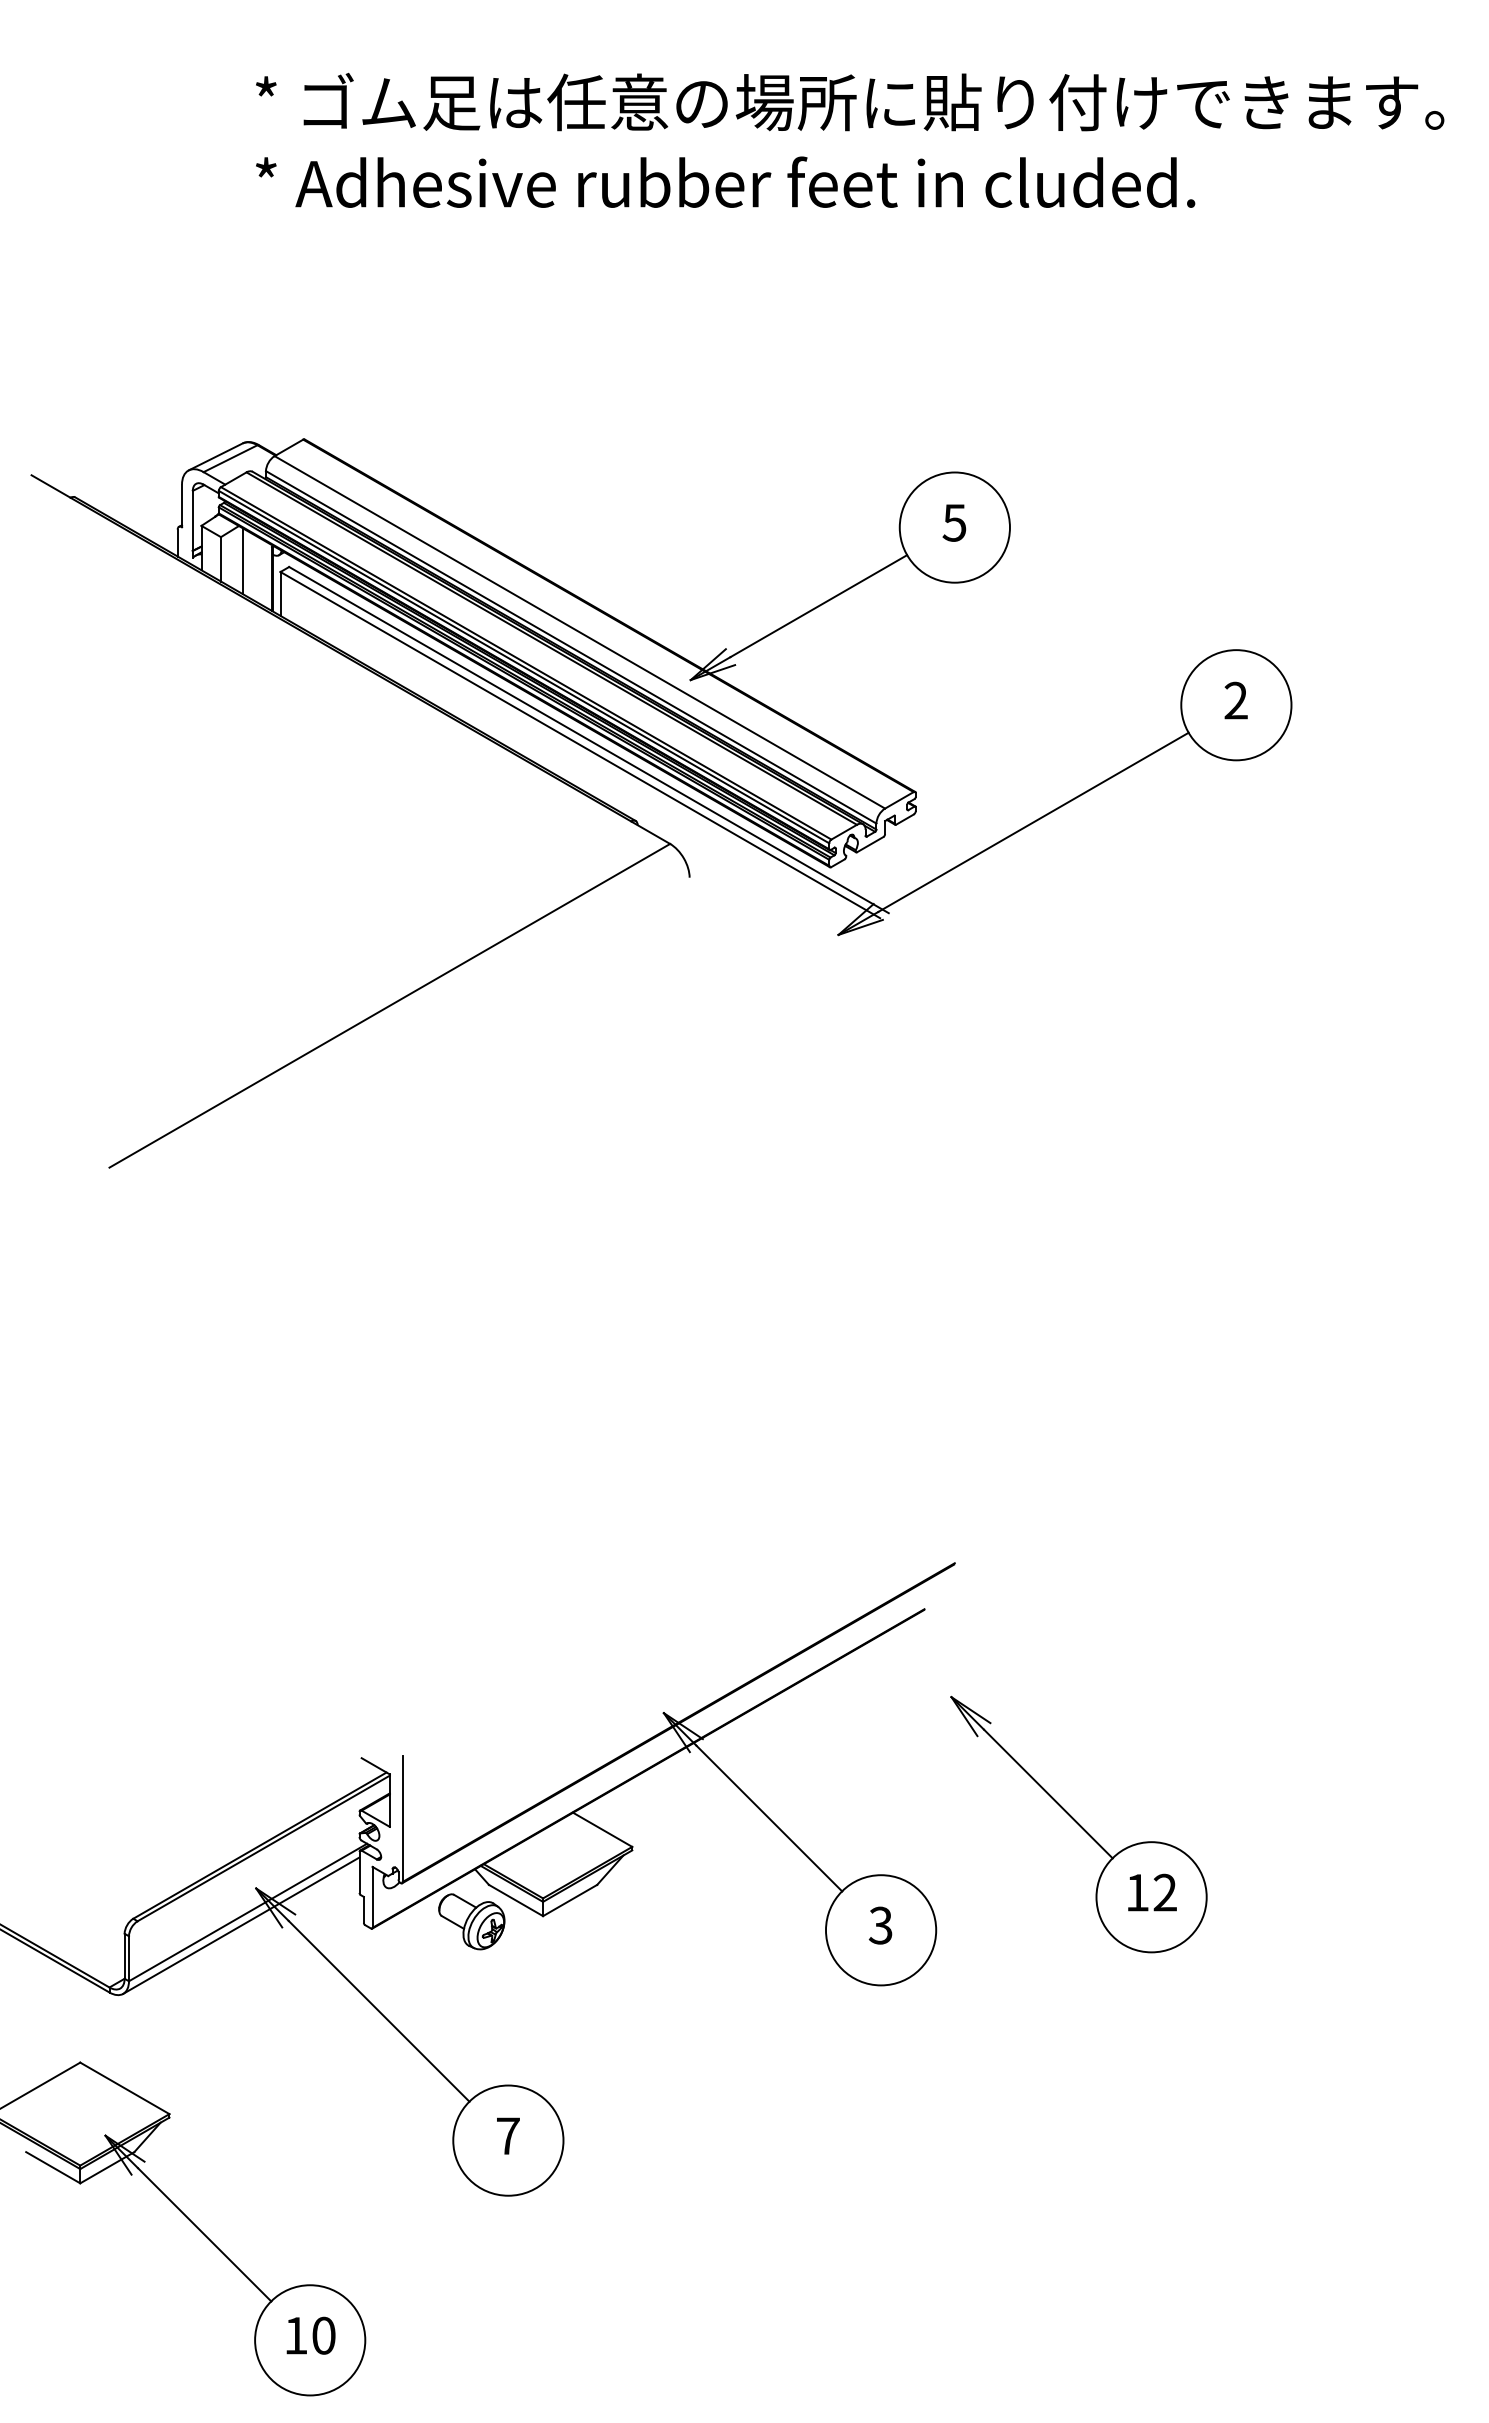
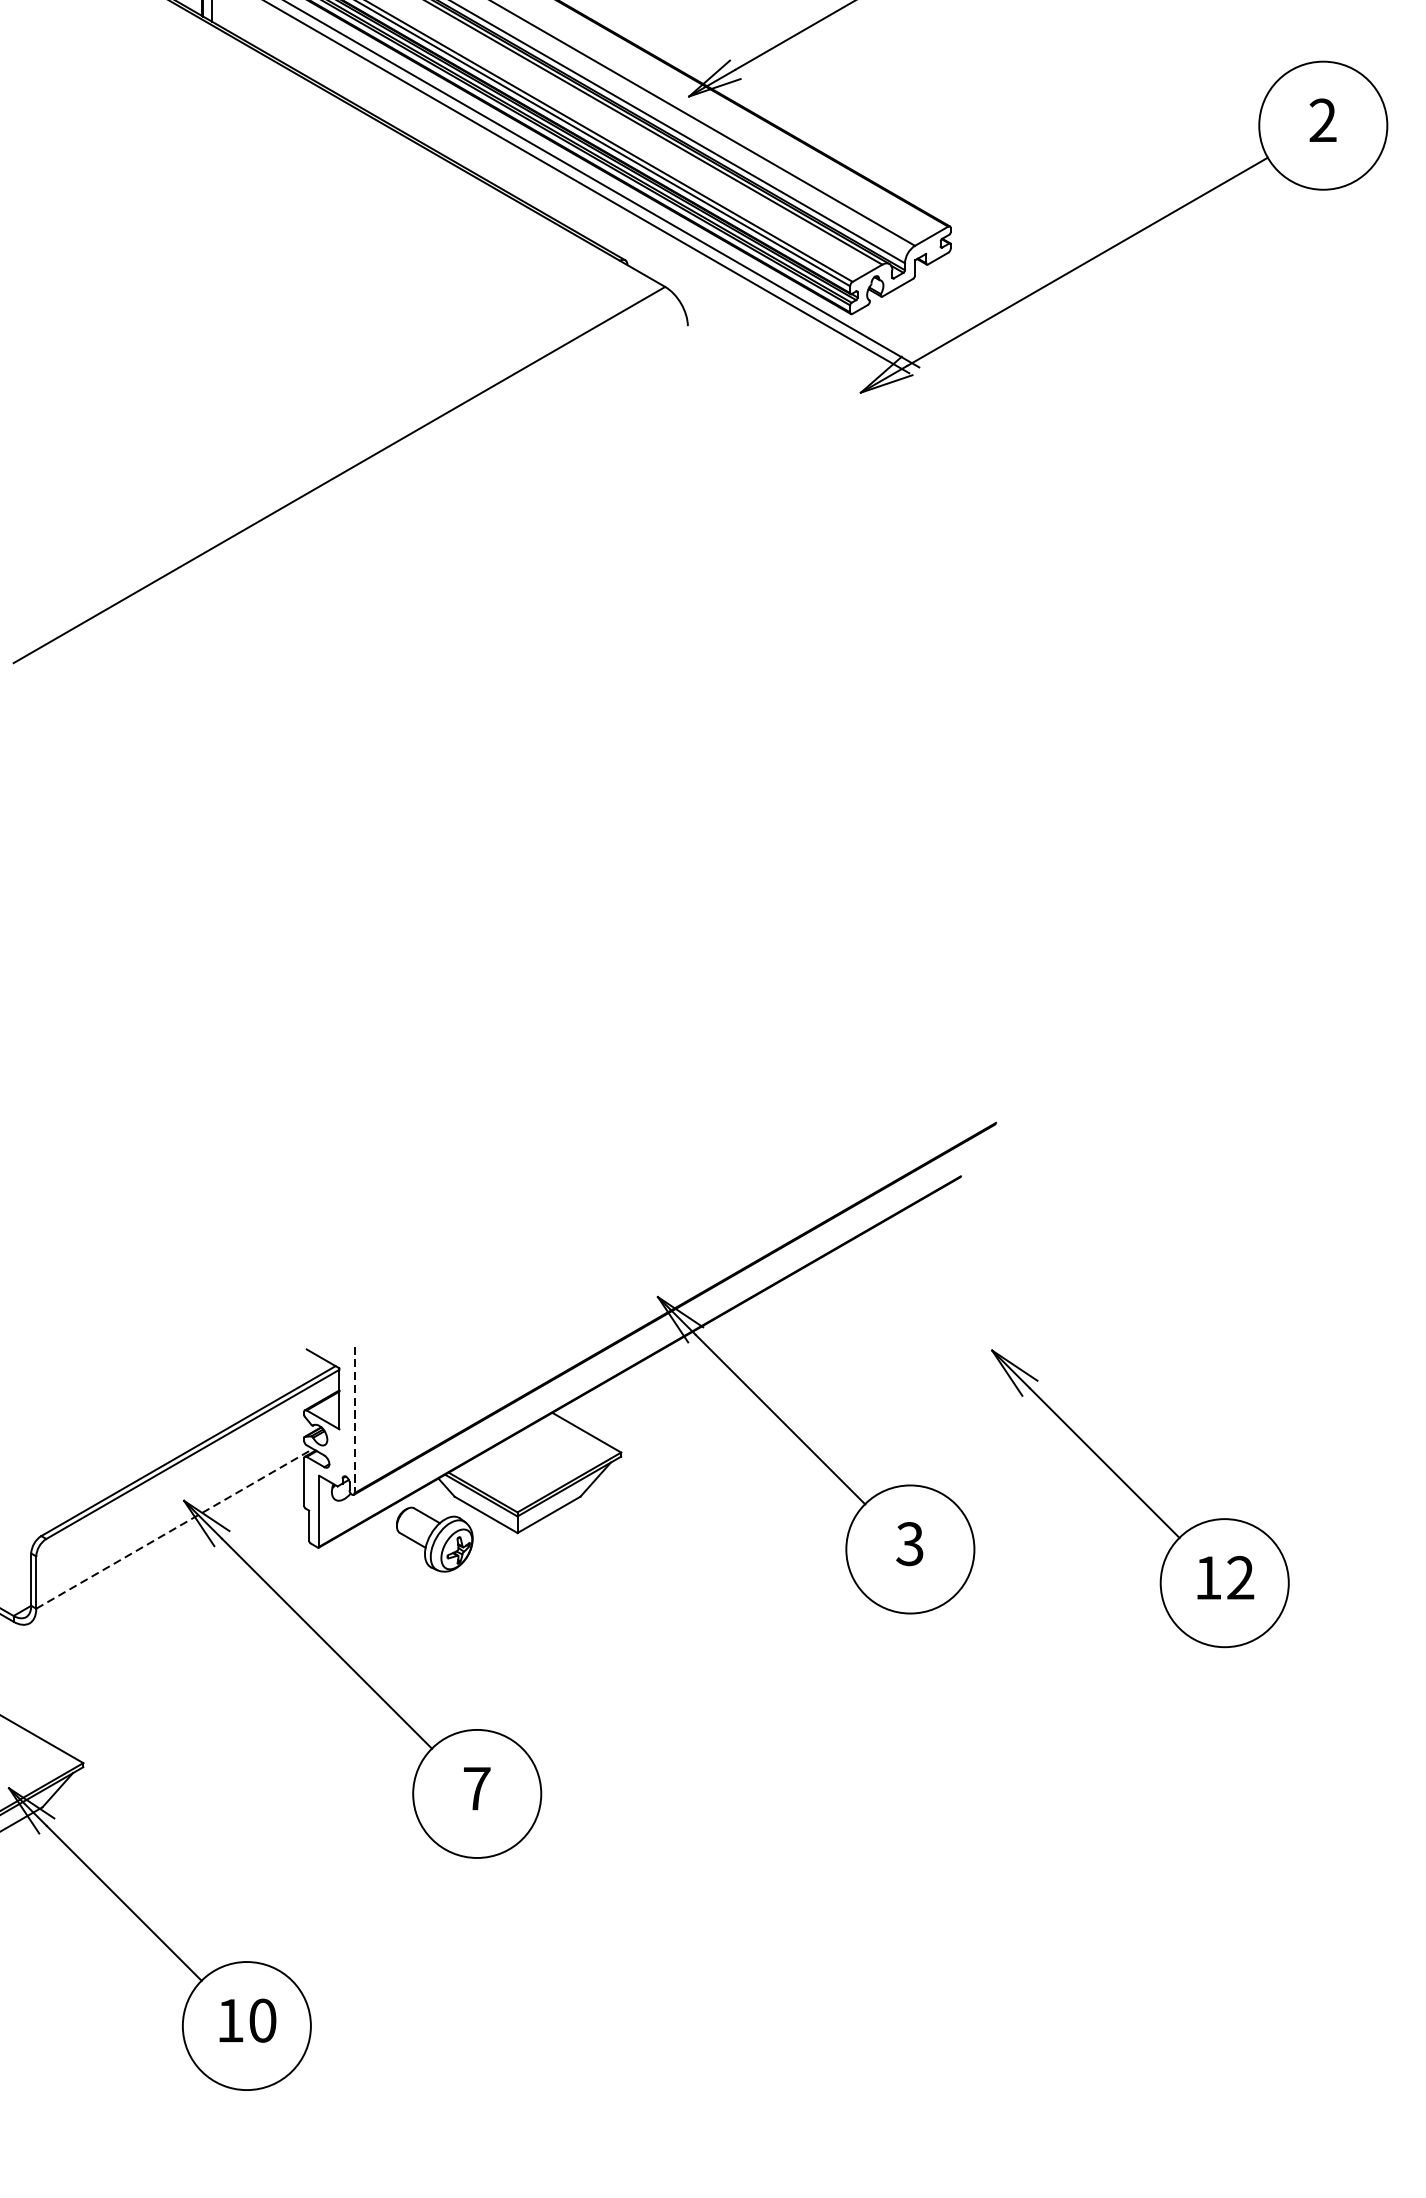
line: (402, 1819) -> (354, 1420), solid -> dashed
part: (1078, 1824) -> (1139, 1498), moved
line: (248, 1912) -> (175, 1528), solid -> dashed
line: (241, 1925) -> (167, 1543), removed

